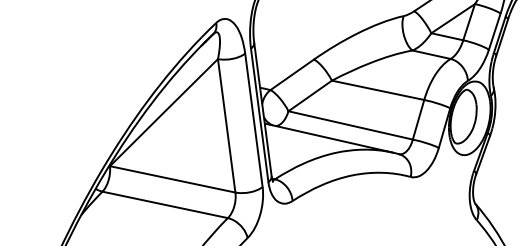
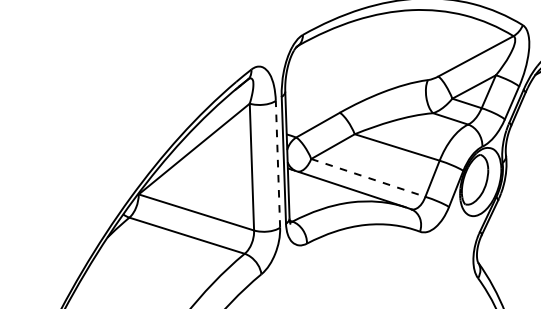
line: (253, 119) -> (277, 163), solid -> dashed
line: (350, 126) -> (368, 178), solid -> dashed

